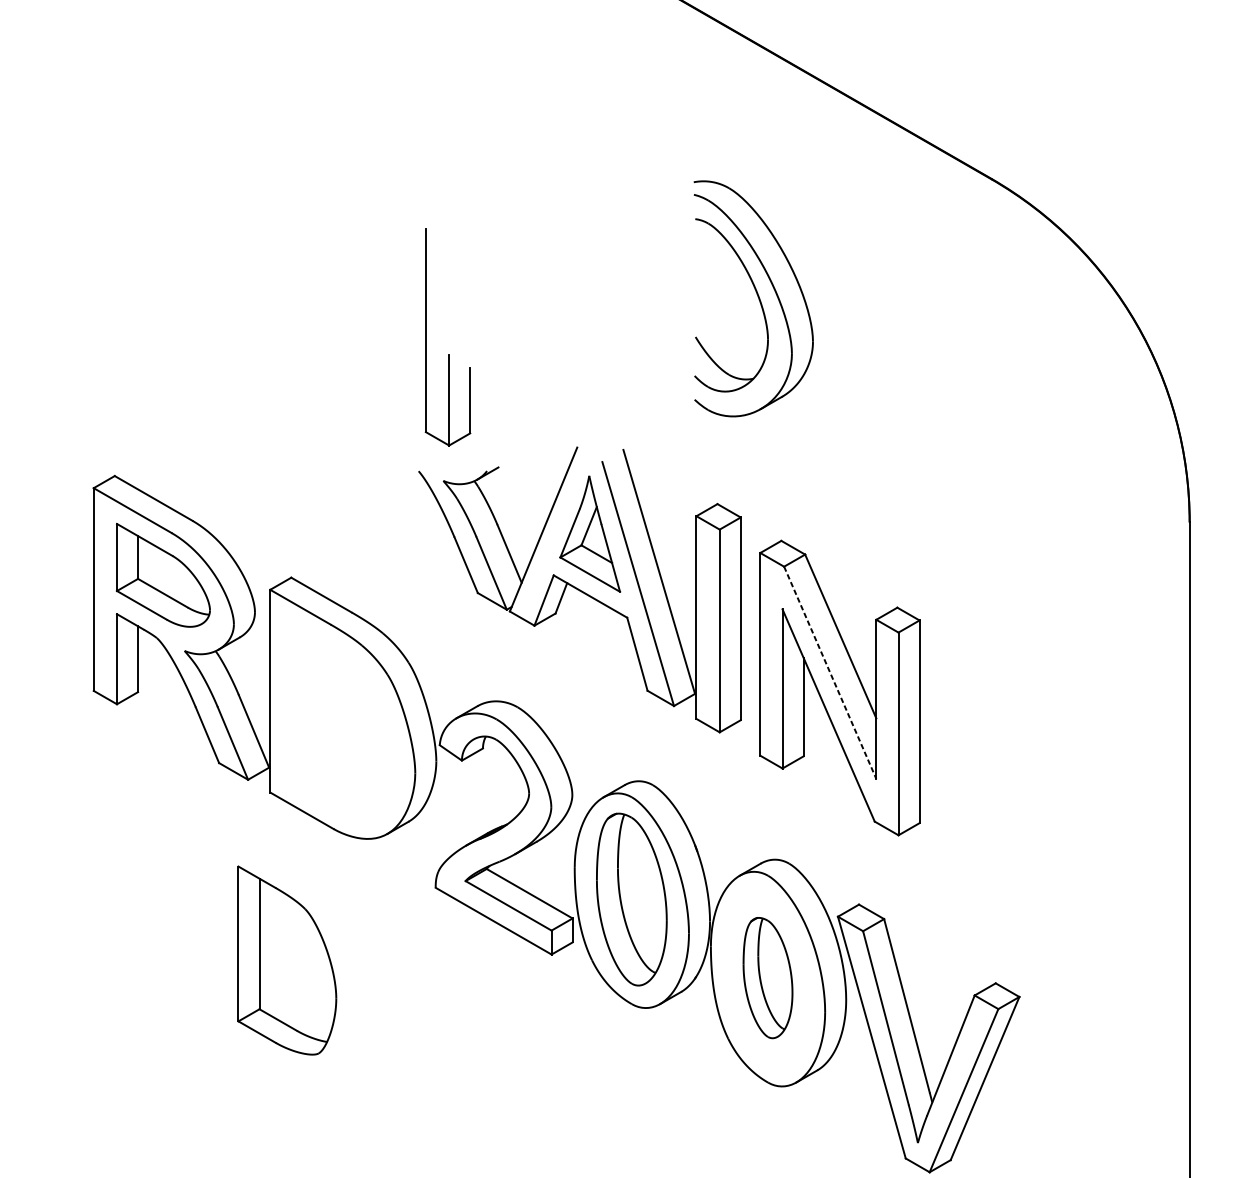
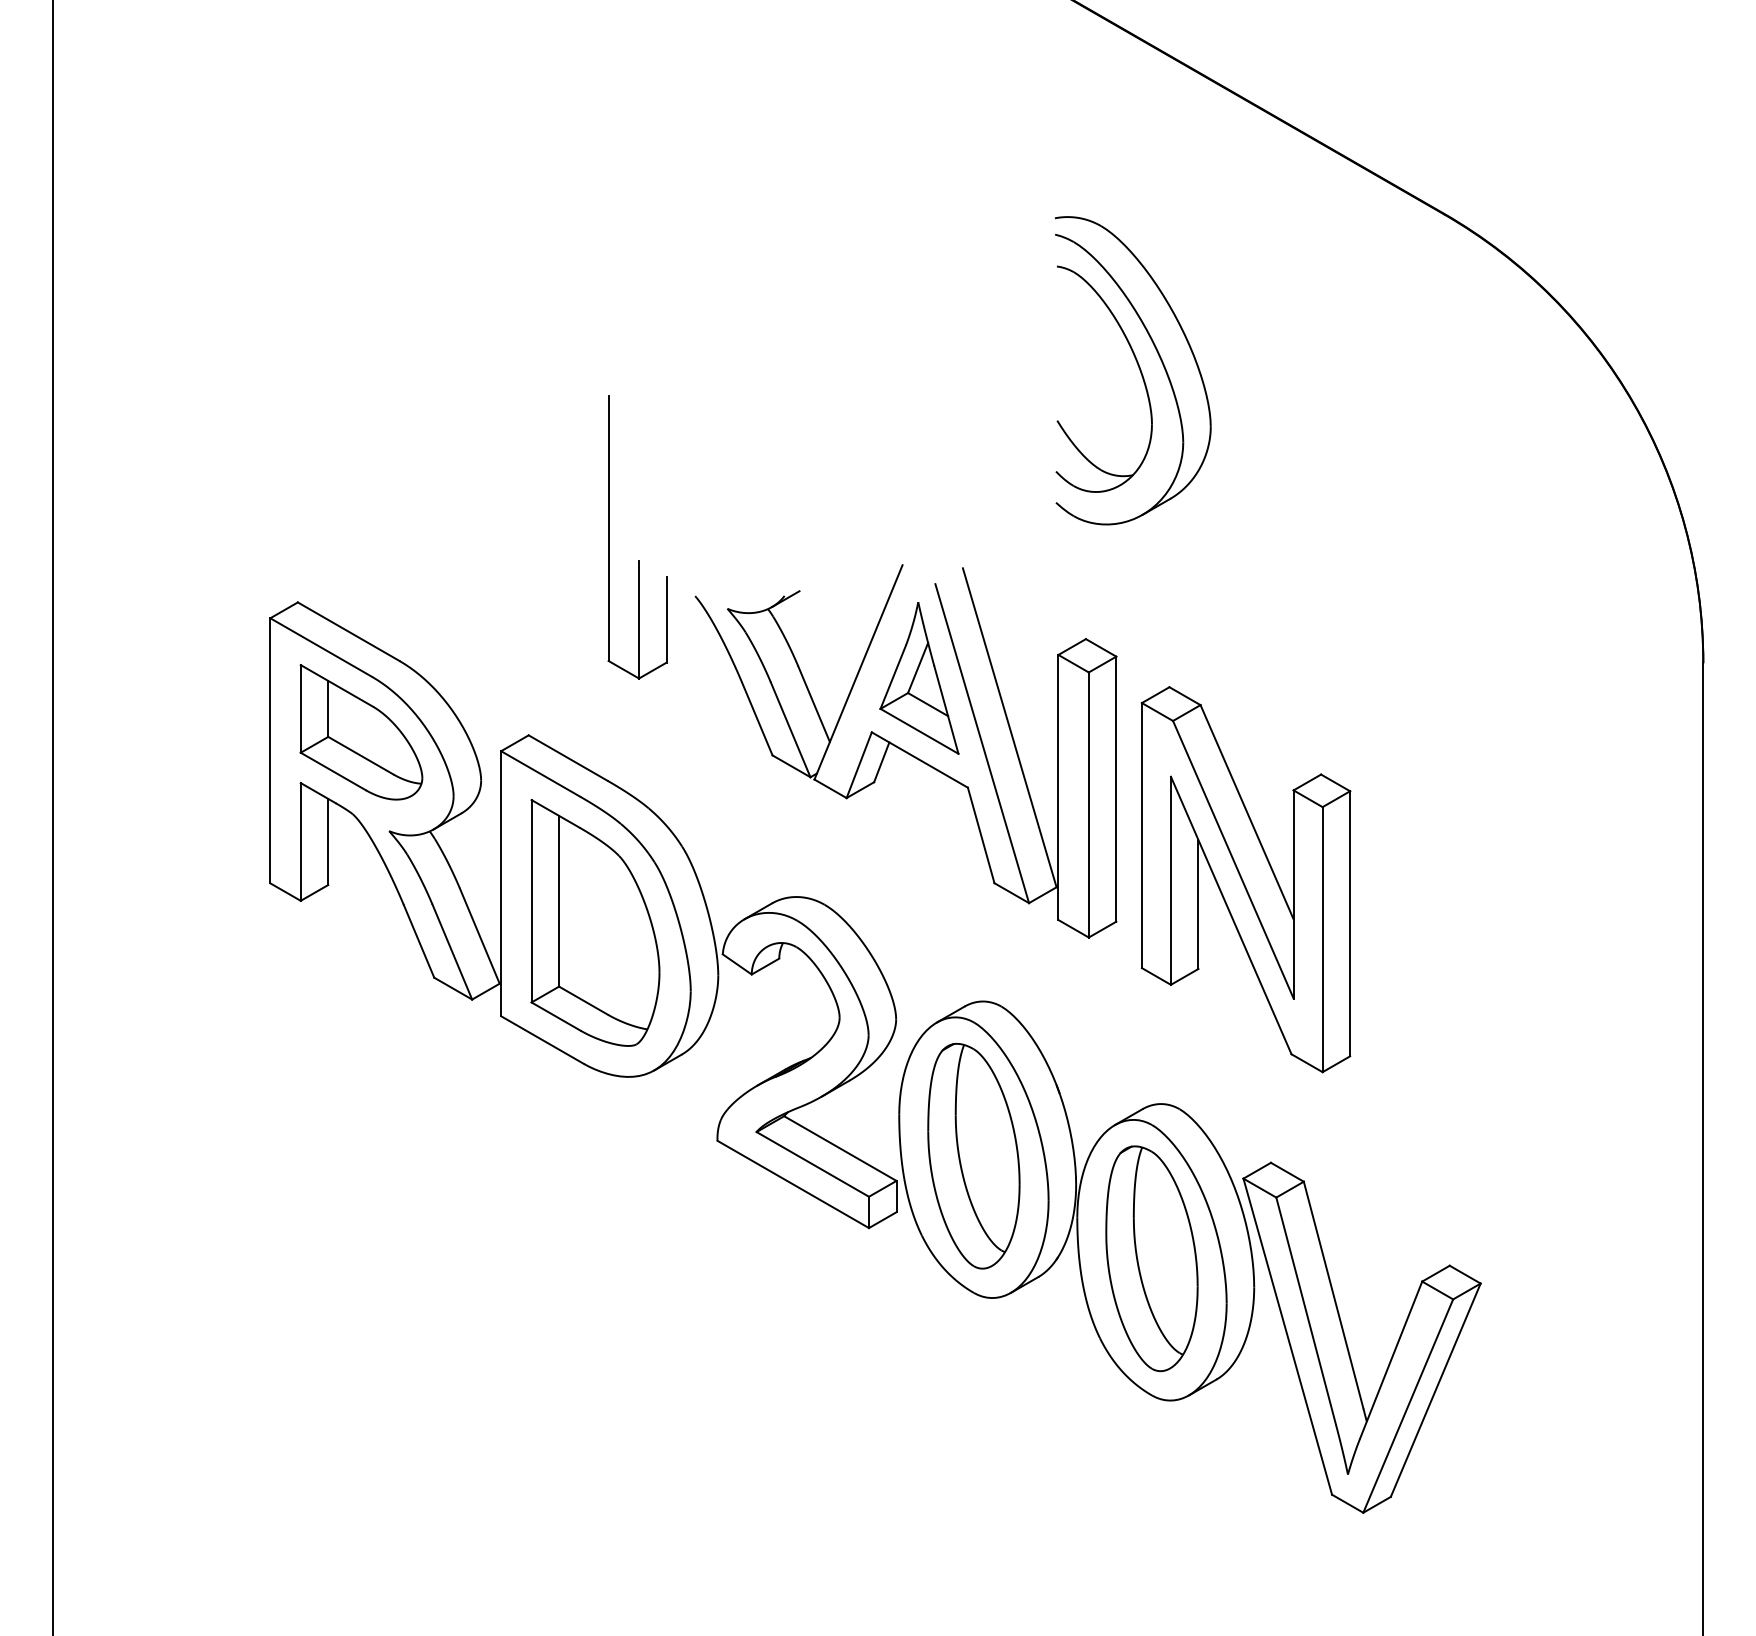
part: (448, 355) -> (638, 560), moved
line: (830, 673) -> (1233, 860), dashed -> solid
part: (287, 960) -> (595, 922), moved
part: (767, 977) -> (1151, 1258), size x1.43

